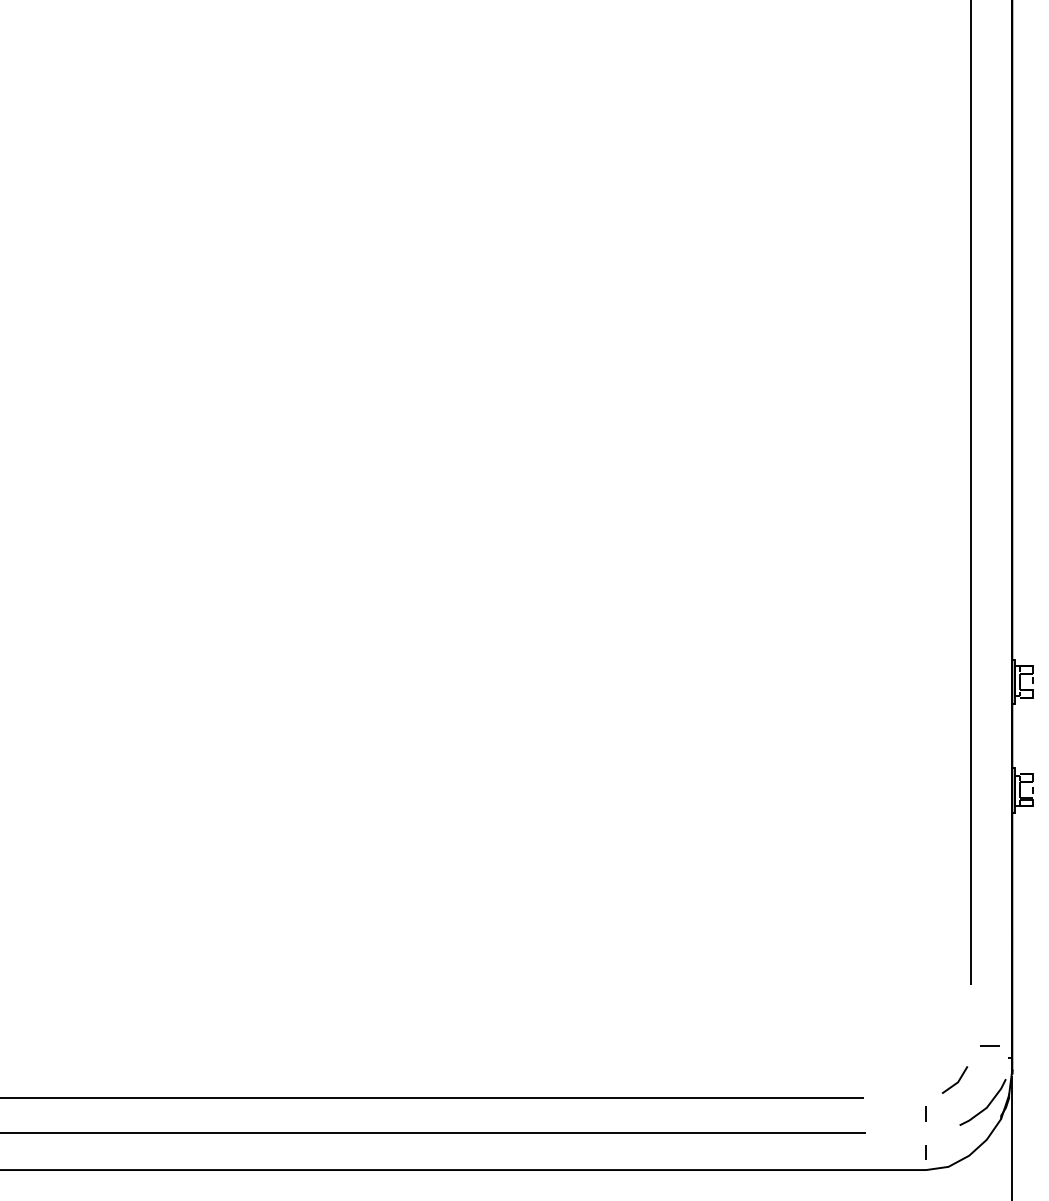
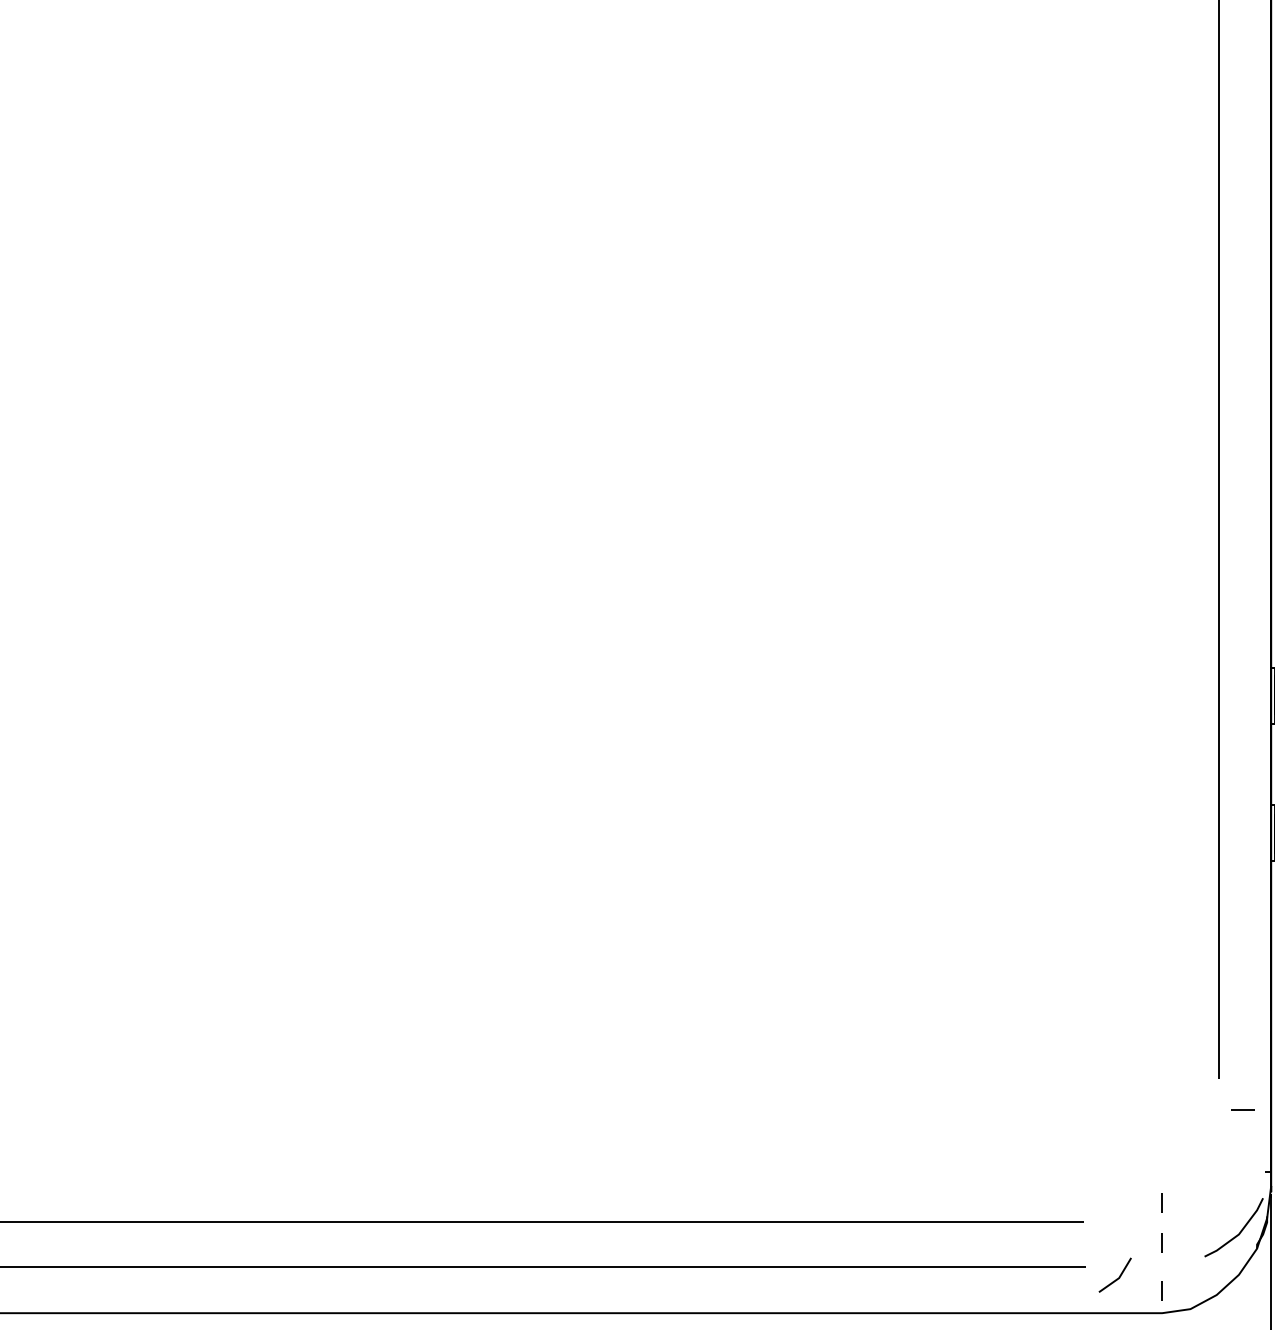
line: (989, 1045) -> (1242, 1110), moved
part: (954, 1079) -> (1114, 1274), moved
line: (925, 1082) -> (1161, 1202), added

